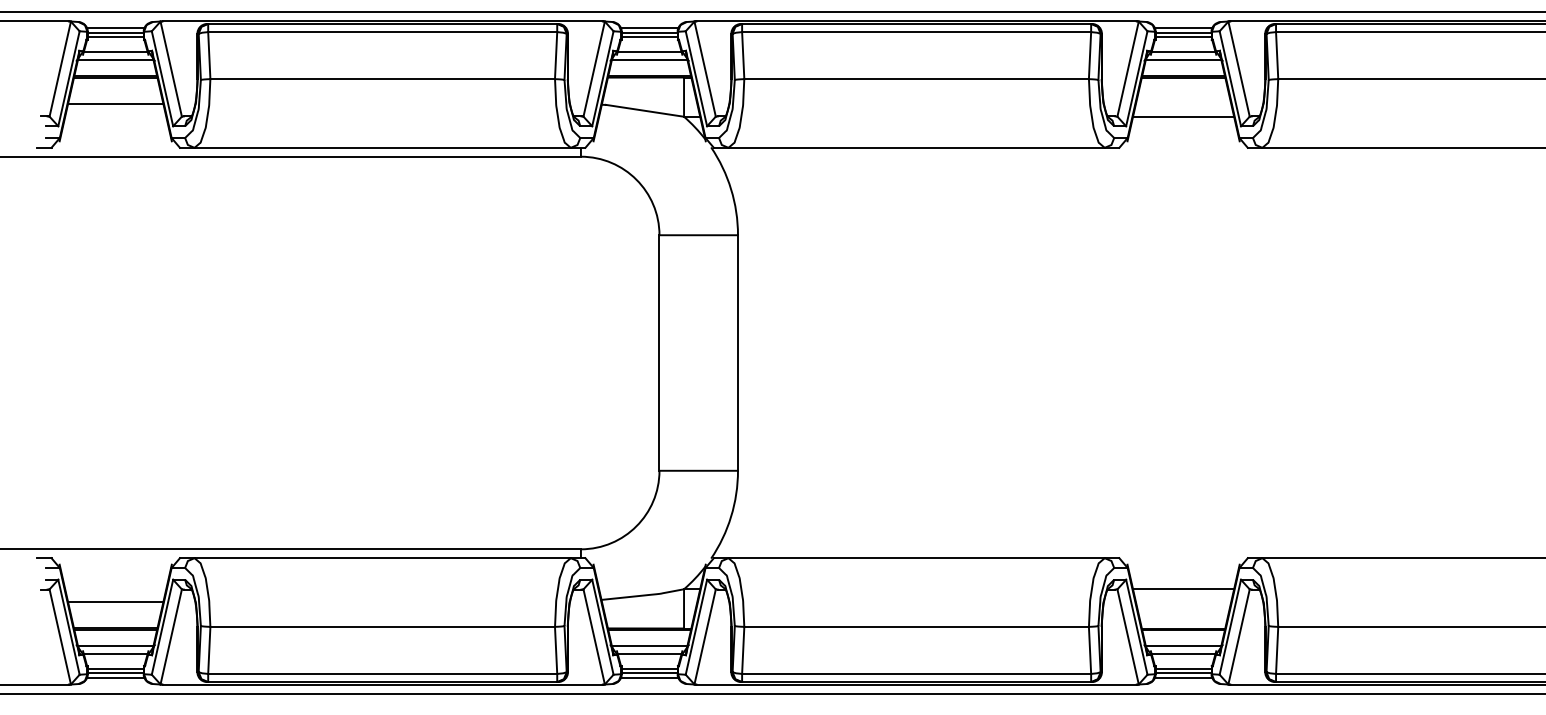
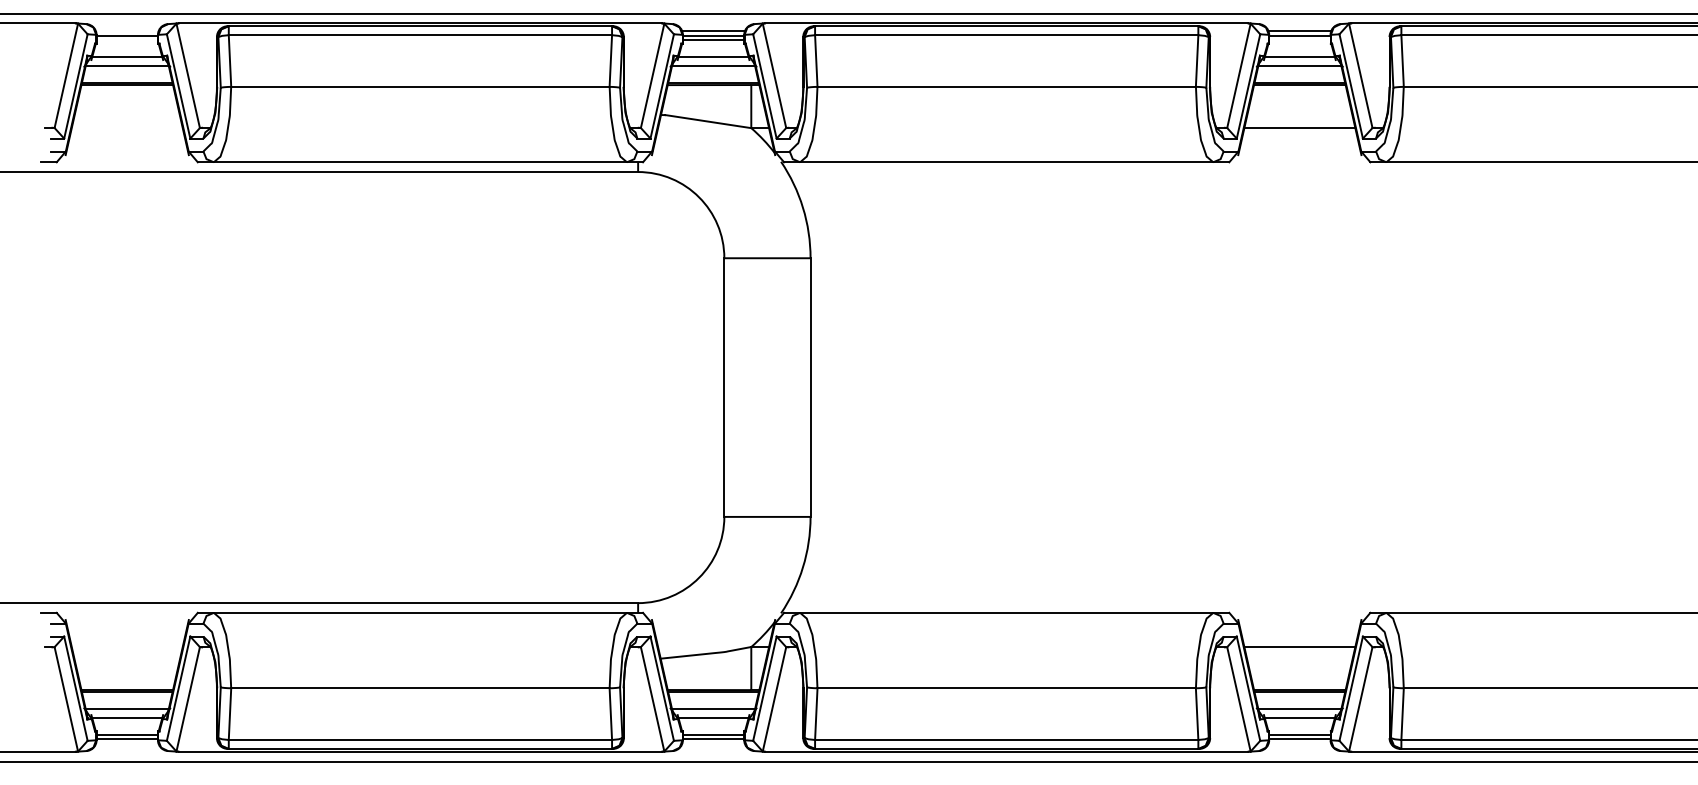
line: (115, 28) -> (126, 31), removed
line: (115, 36) -> (126, 40), removed
line: (1183, 36) -> (1299, 40), removed
line: (115, 103) -> (126, 113), removed
line: (115, 602) -> (126, 661), removed
line: (115, 677) -> (126, 743), removed
line: (649, 677) -> (713, 743), removed
line: (1183, 677) -> (1299, 743), removed

